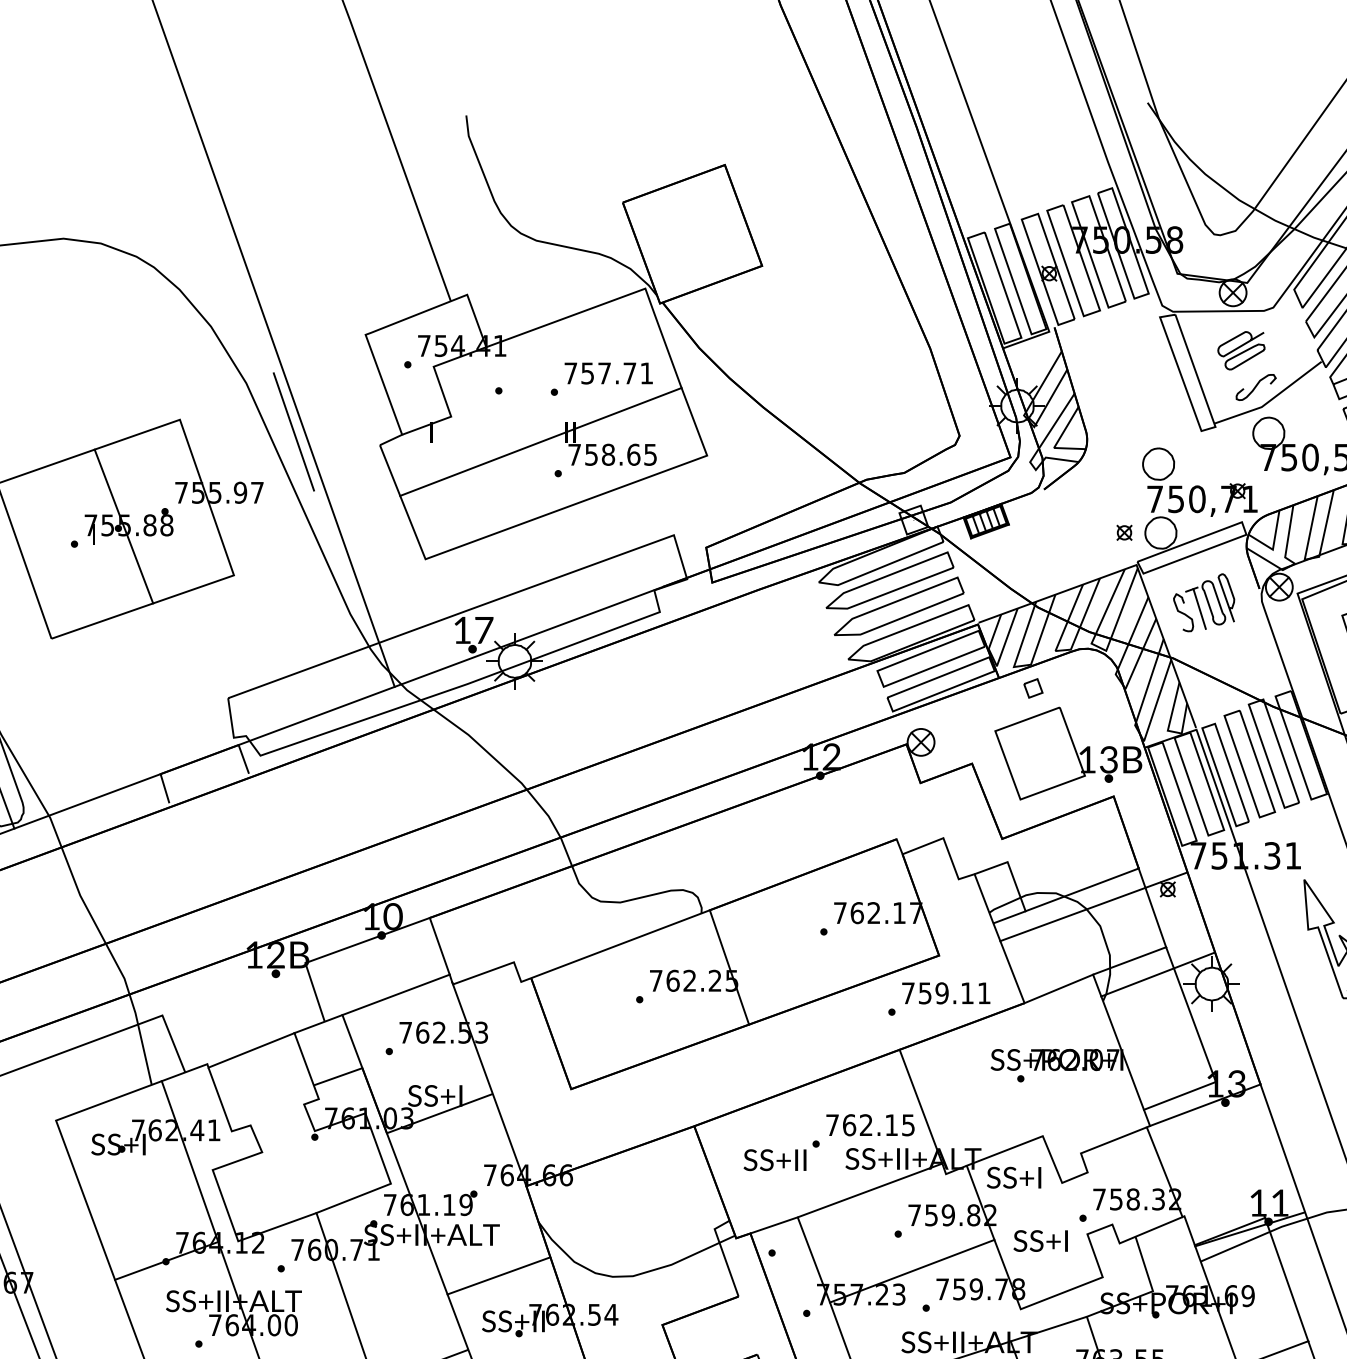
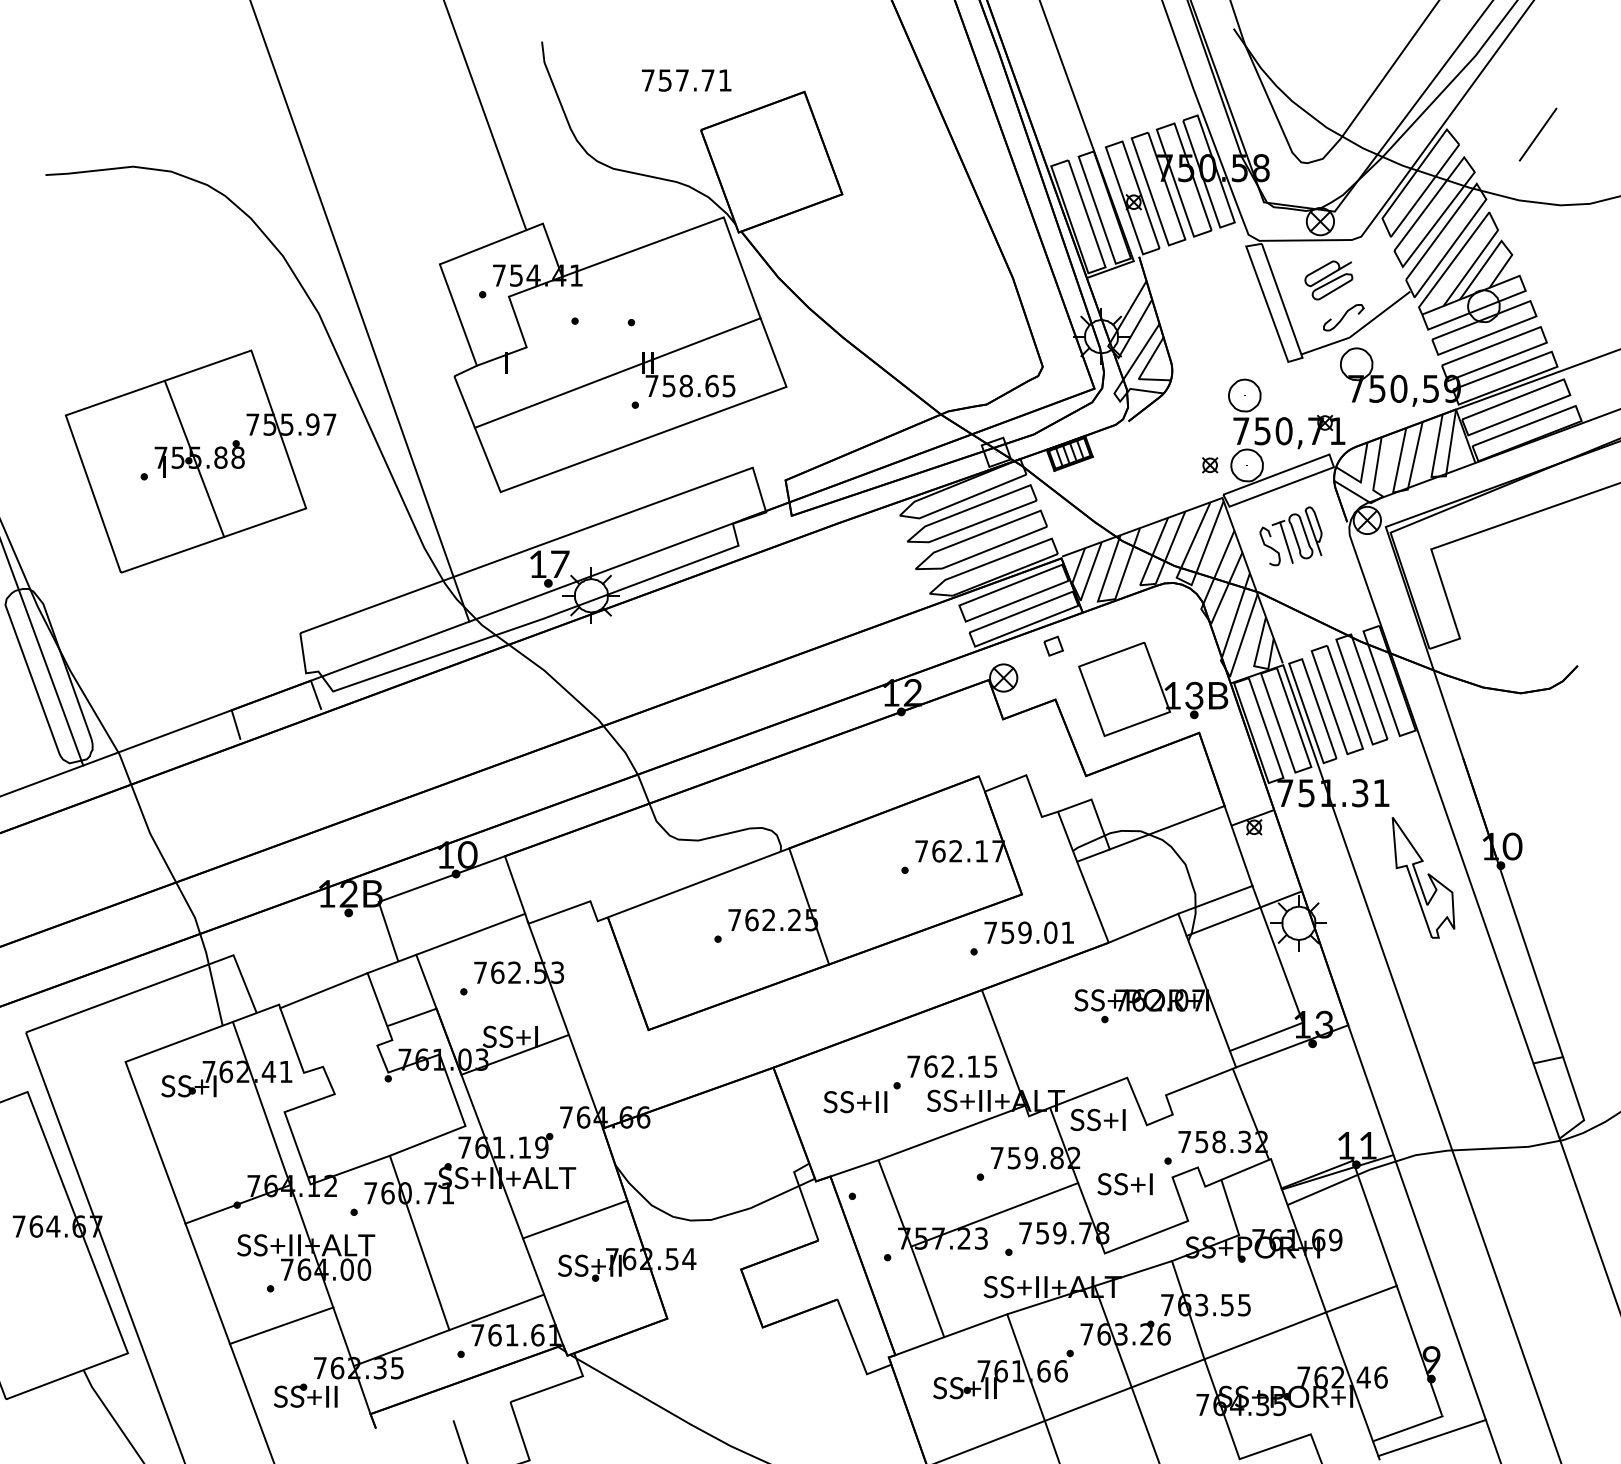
text: (608, 373) -> (686, 80), moved
line: (293, 431) -> (366, 362), removed
part: (1033, 687) -> (1053, 645), moved
line: (1072, 914) -> (1157, 852), removed
text: (967, 993) -> (1050, 932), 759.11 -> 759.01

